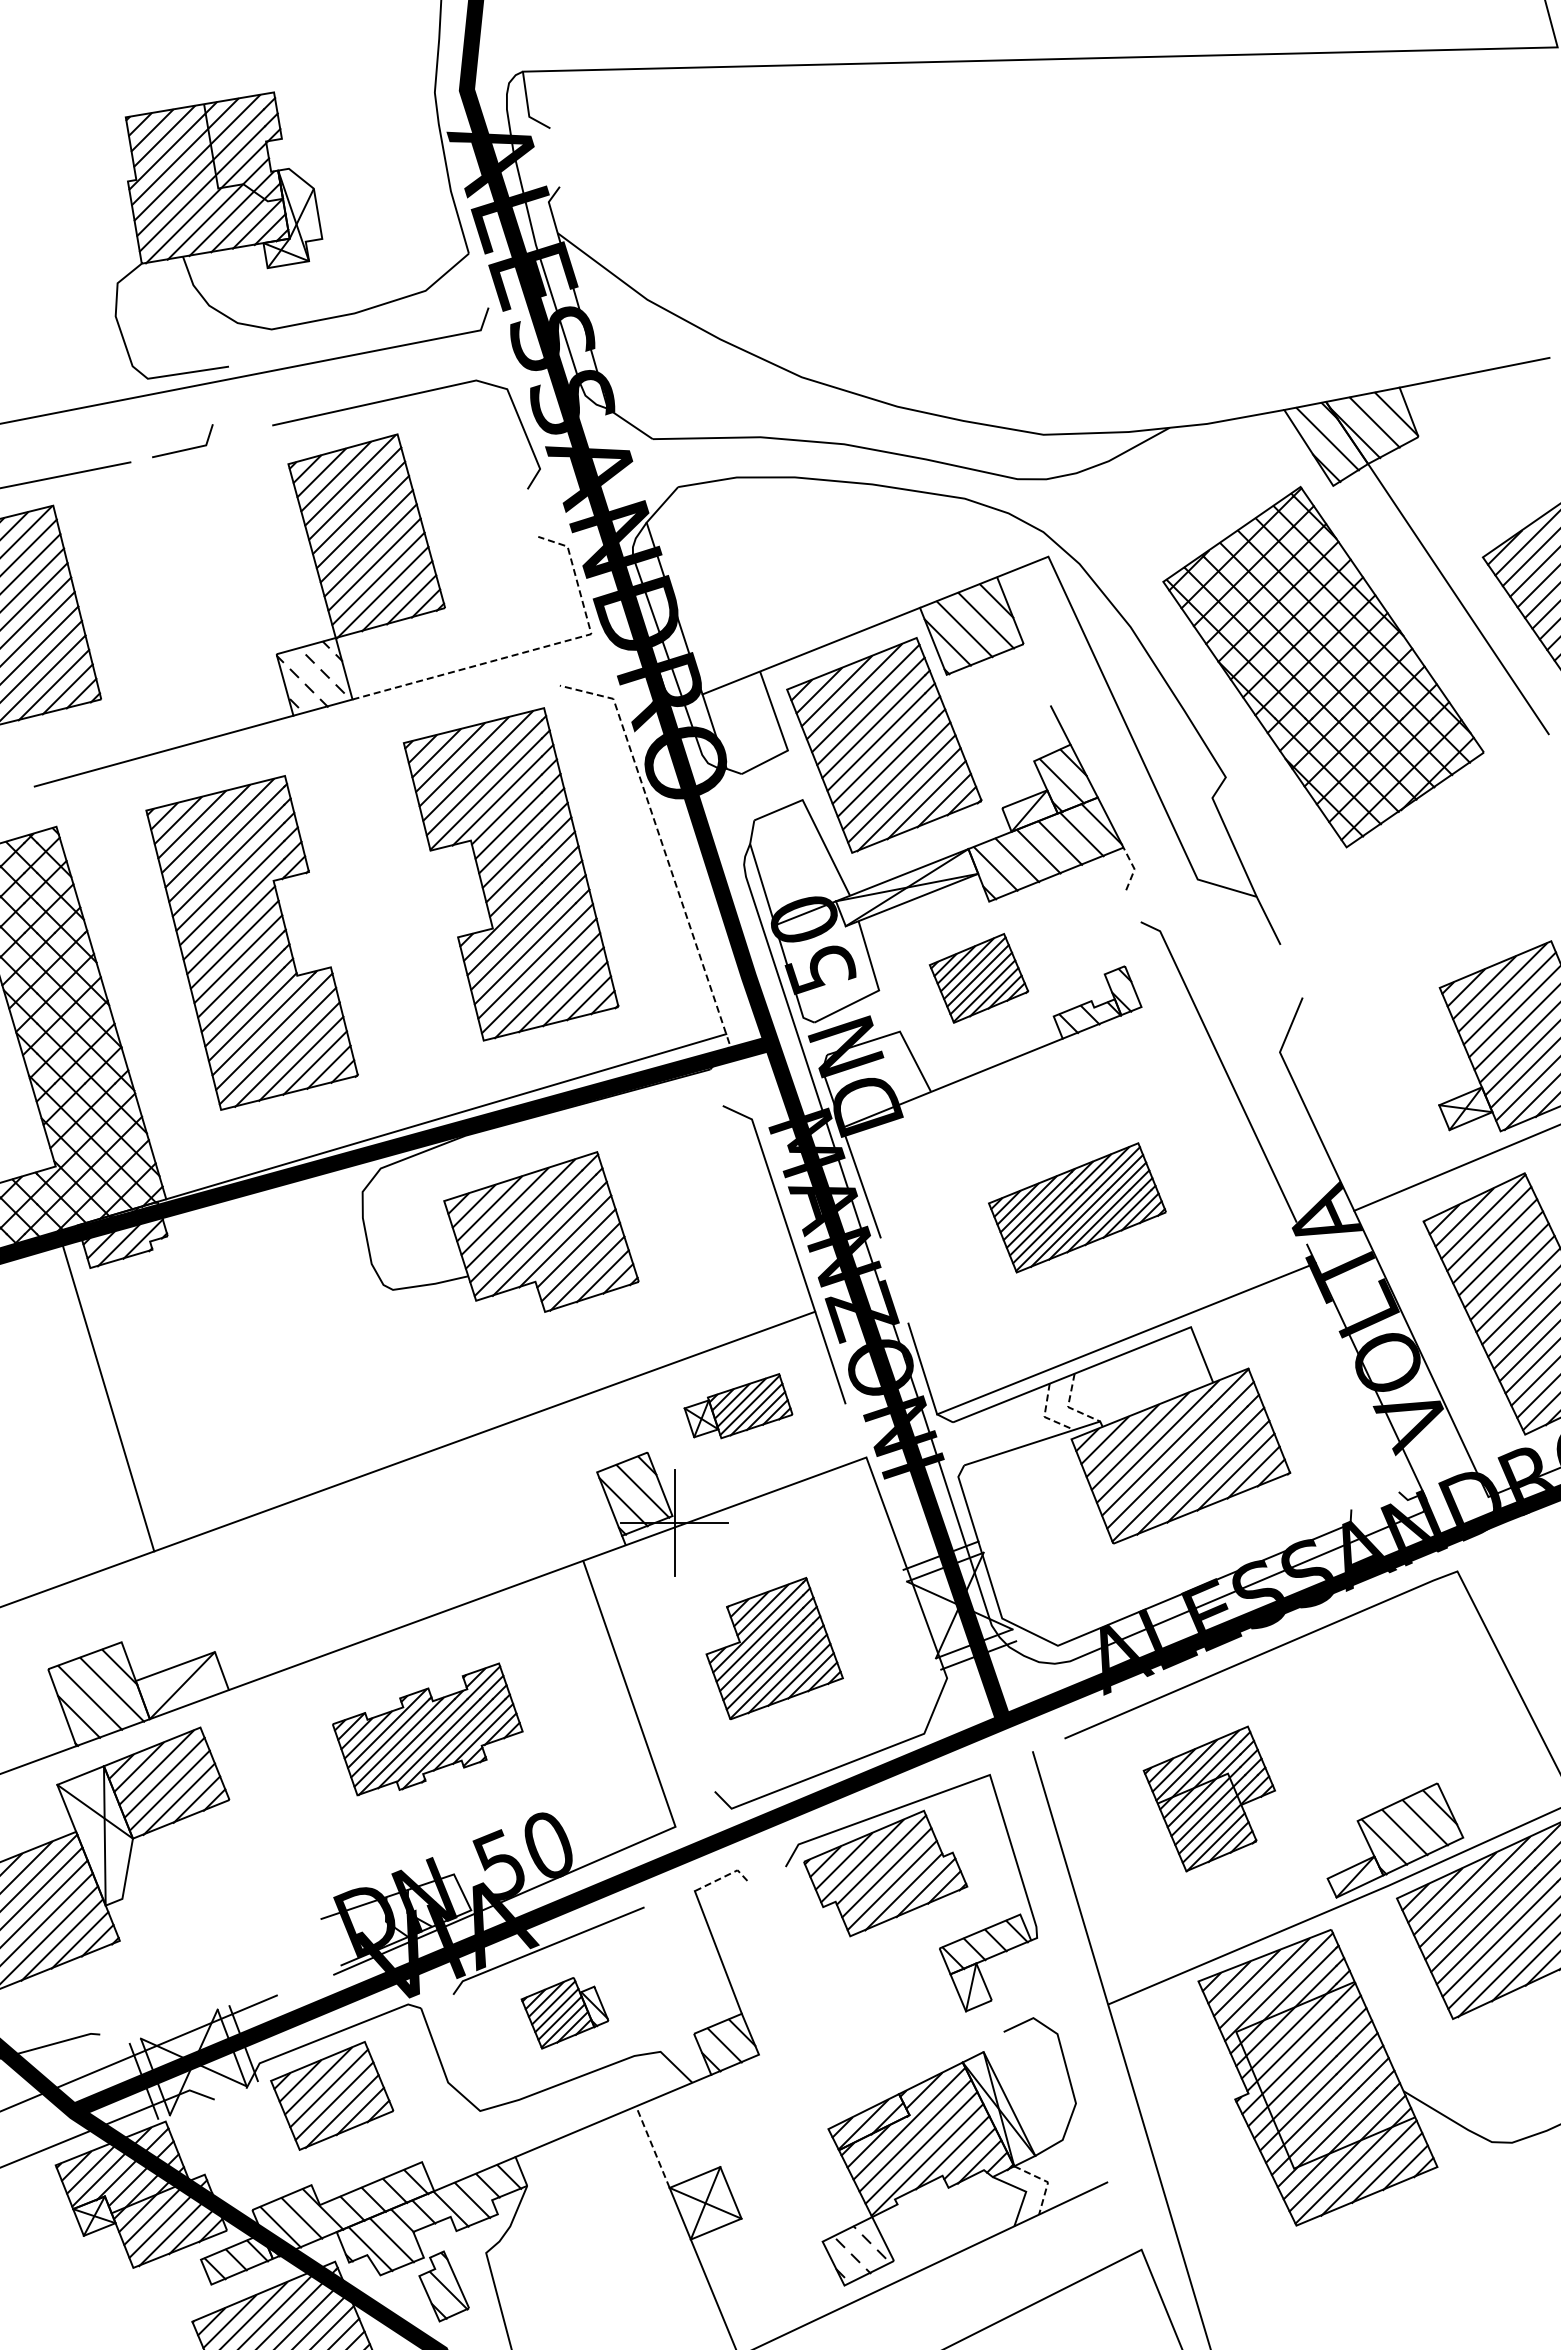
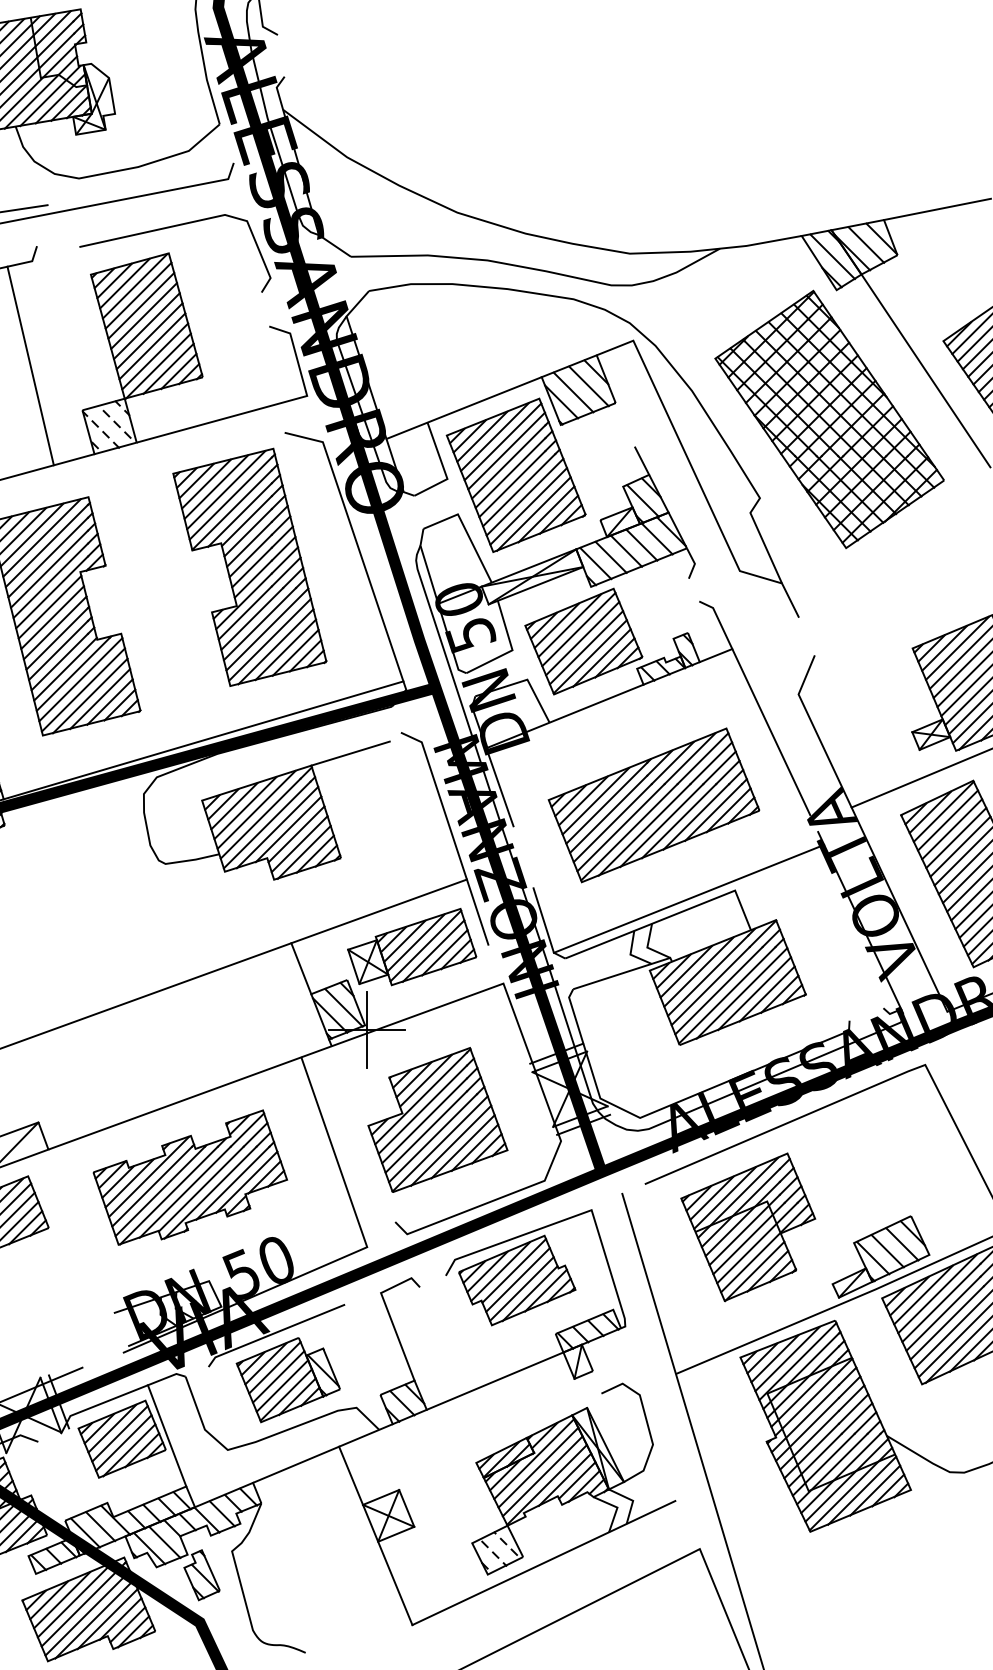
line: (203, 592) -> (30, 366), added
line: (531, 650) -> (264, 407), dashed -> solid
line: (667, 860) -> (361, 557), dashed -> solid
line: (1134, 868) -> (694, 563), dashed -> solid
part: (978, 978) -> (583, 641), size x1.67
line: (1164, 997) -> (716, 655), added
line: (652, 1135) -> (350, 753), added
part: (1077, 1207) -> (654, 805), size x1.67
part: (738, 1405) -> (412, 946), size x1.67
line: (1068, 1407) -> (647, 947), dashed -> solid
line: (1044, 1416) -> (630, 954), dashed -> solid
line: (583, 1436) -> (301, 968), added
part: (774, 1648) -> (437, 1119), size x1.43
part: (427, 1729) -> (190, 1177), size x1.43
part: (1209, 1798) -> (748, 1226), size x1.43
line: (725, 1876) -> (402, 1282), dashed -> solid
part: (564, 2013) -> (287, 1380), size x1.67
line: (854, 2014) -> (494, 1381), added
line: (395, 2091) -> (167, 1436), added
line: (652, 2146) -> (350, 1475), dashed -> solid
line: (1047, 2181) -> (632, 1500), dashed -> solid

